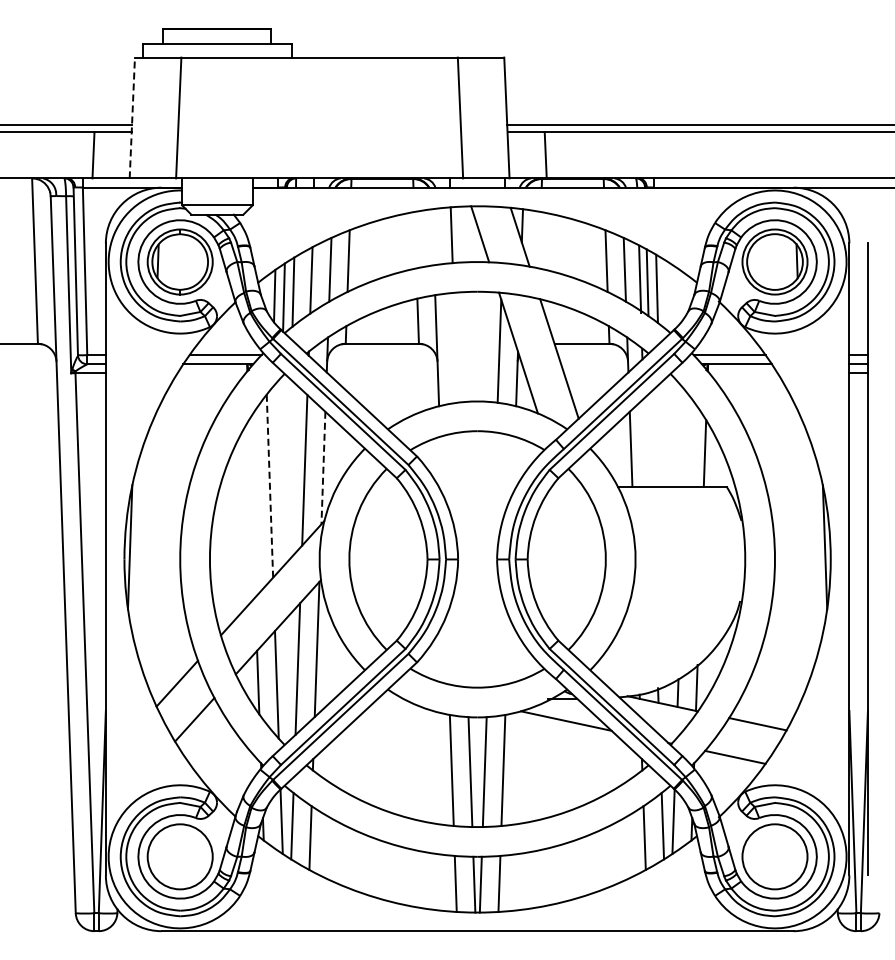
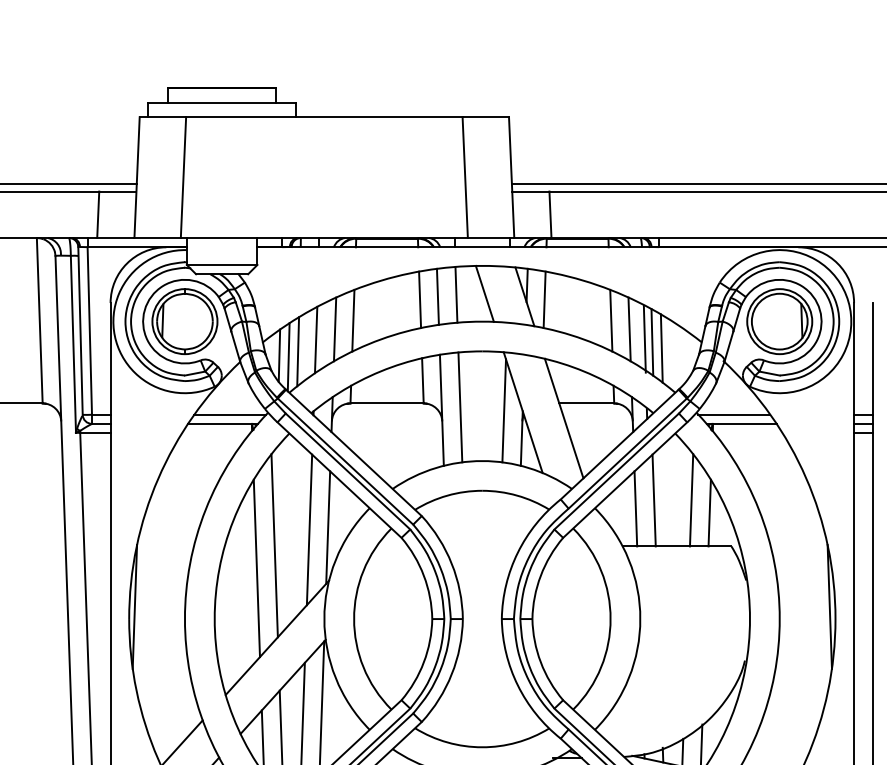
line: (132, 117) -> (137, 177), dashed -> solid
line: (433, 237) -> (438, 297), added
line: (415, 240) -> (420, 300), added
line: (539, 240) -> (544, 300), added
line: (455, 347) -> (460, 407), added
line: (649, 440) -> (654, 500), added
line: (686, 440) -> (691, 500), added
line: (323, 468) -> (328, 528), dashed -> solid
line: (269, 486) -> (274, 546), dashed -> solid
line: (252, 508) -> (257, 568), added

